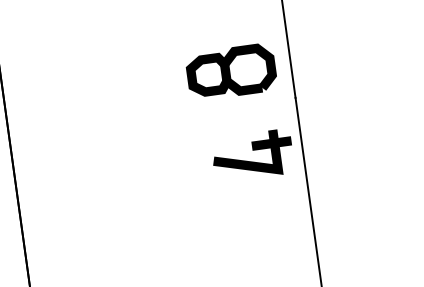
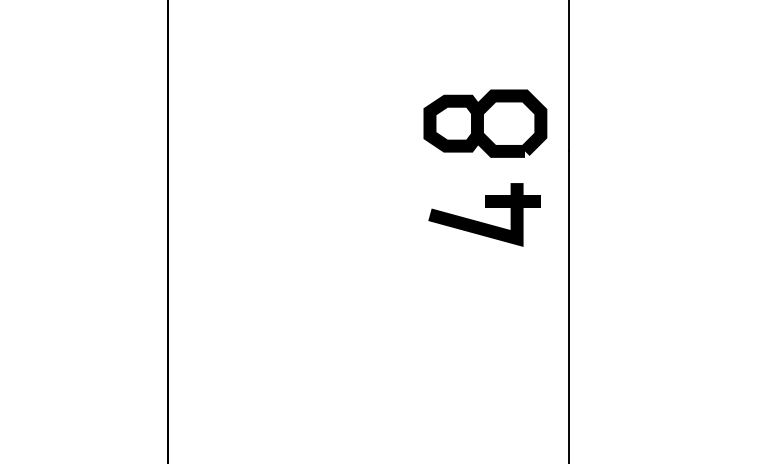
part: (231, 71) -> (485, 123), moved
part: (252, 150) -> (485, 207), moved

